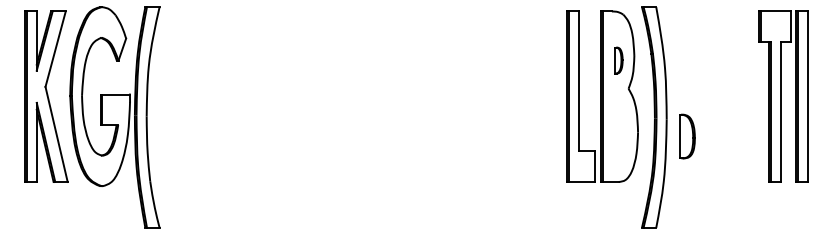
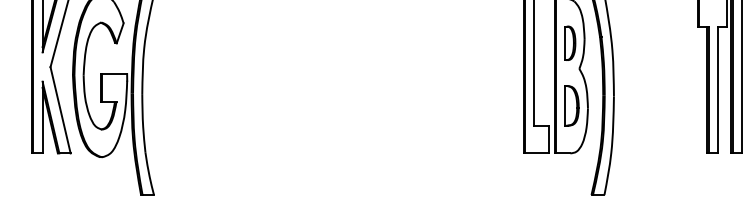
part: (618, 60) -> (570, 43), size x1.43
part: (687, 136) -> (572, 105), moved

